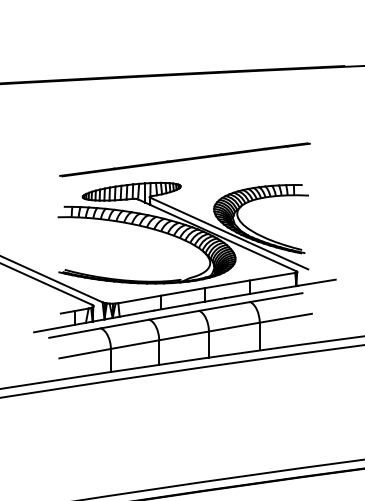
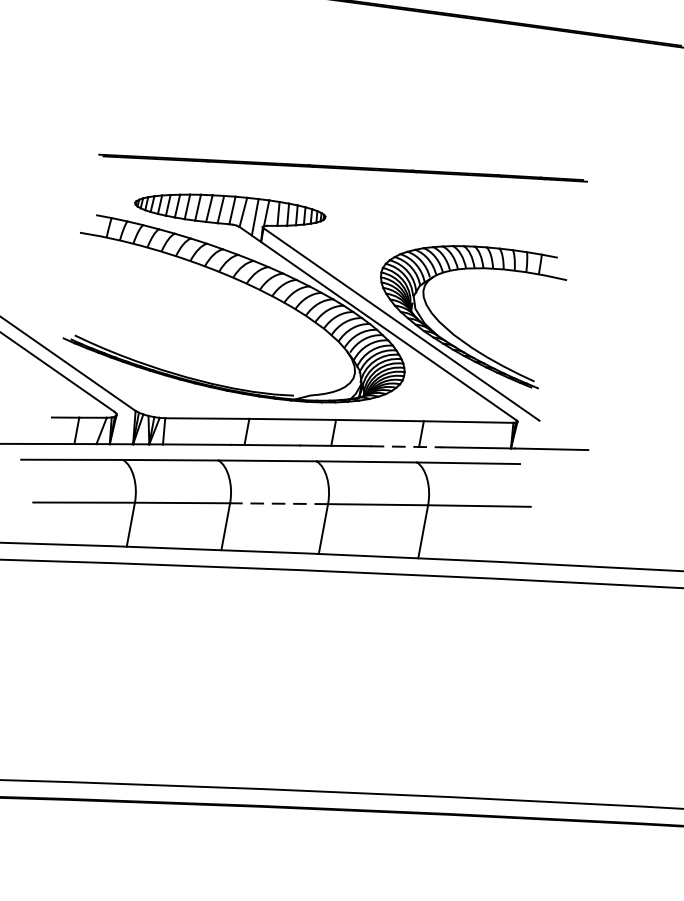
line: (243, 295) -> (406, 447), solid -> dashed
line: (183, 335) -> (278, 502), solid -> dashed

